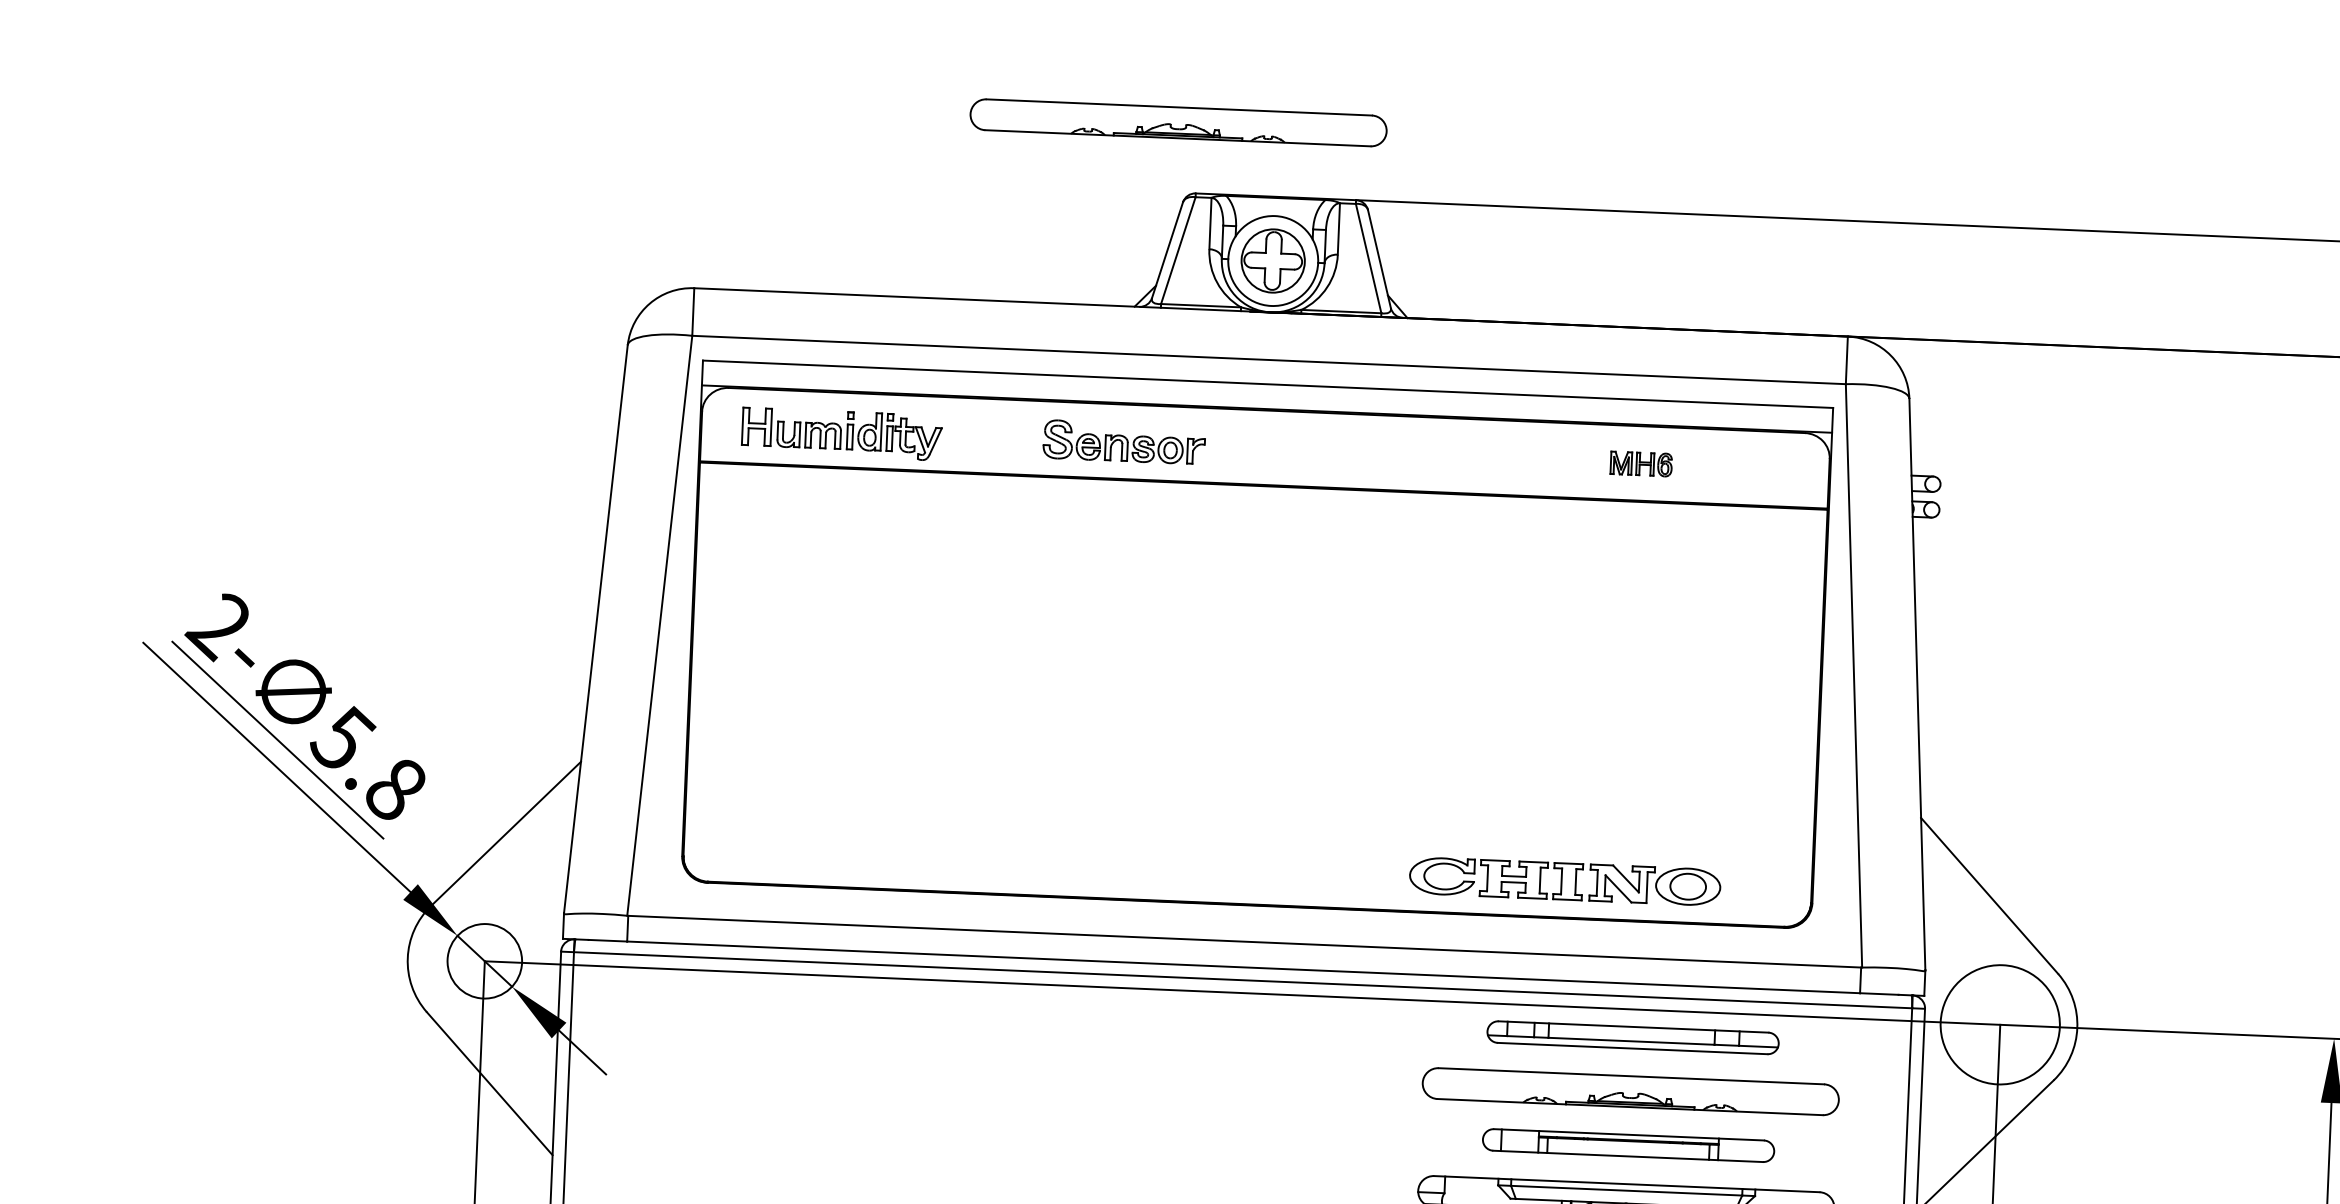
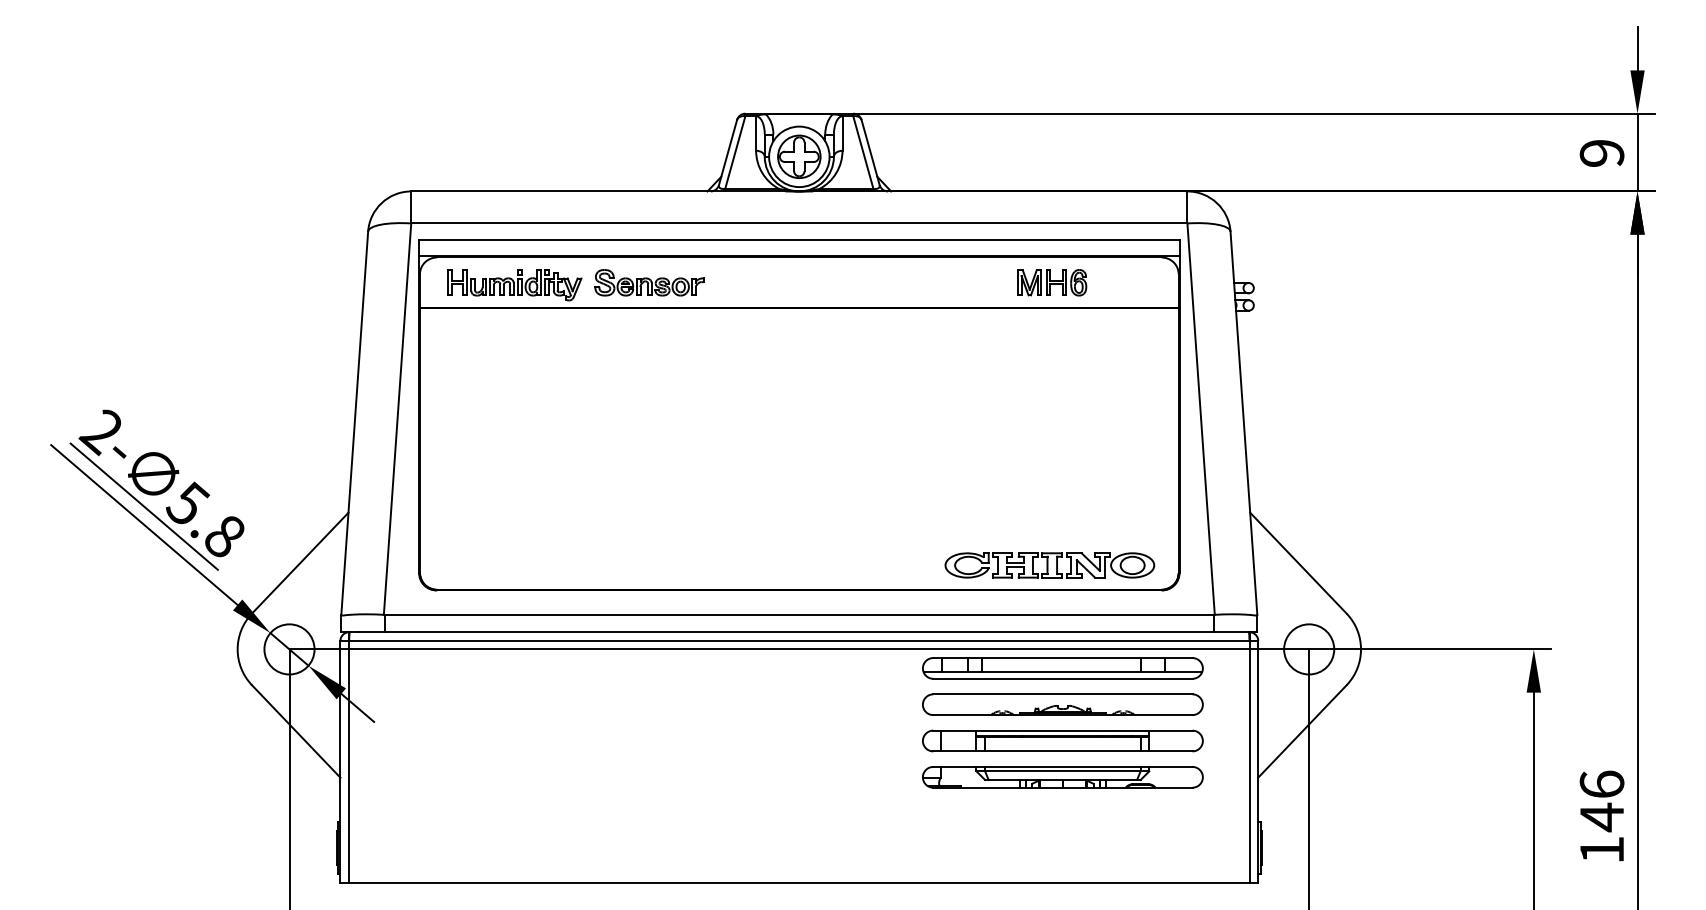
part: (1178, 122) -> (731, 66), removed
part: (1124, 441) -> (649, 282), moved
part: (1641, 463) -> (1052, 282), size x1.67
part: (1564, 881) -> (1049, 565), moved
circle: (2000, 1024) -> (1309, 649), size x0.62
part: (1632, 1037) -> (1062, 668), size x1.43
part: (1627, 1144) -> (1062, 740), size x1.43

